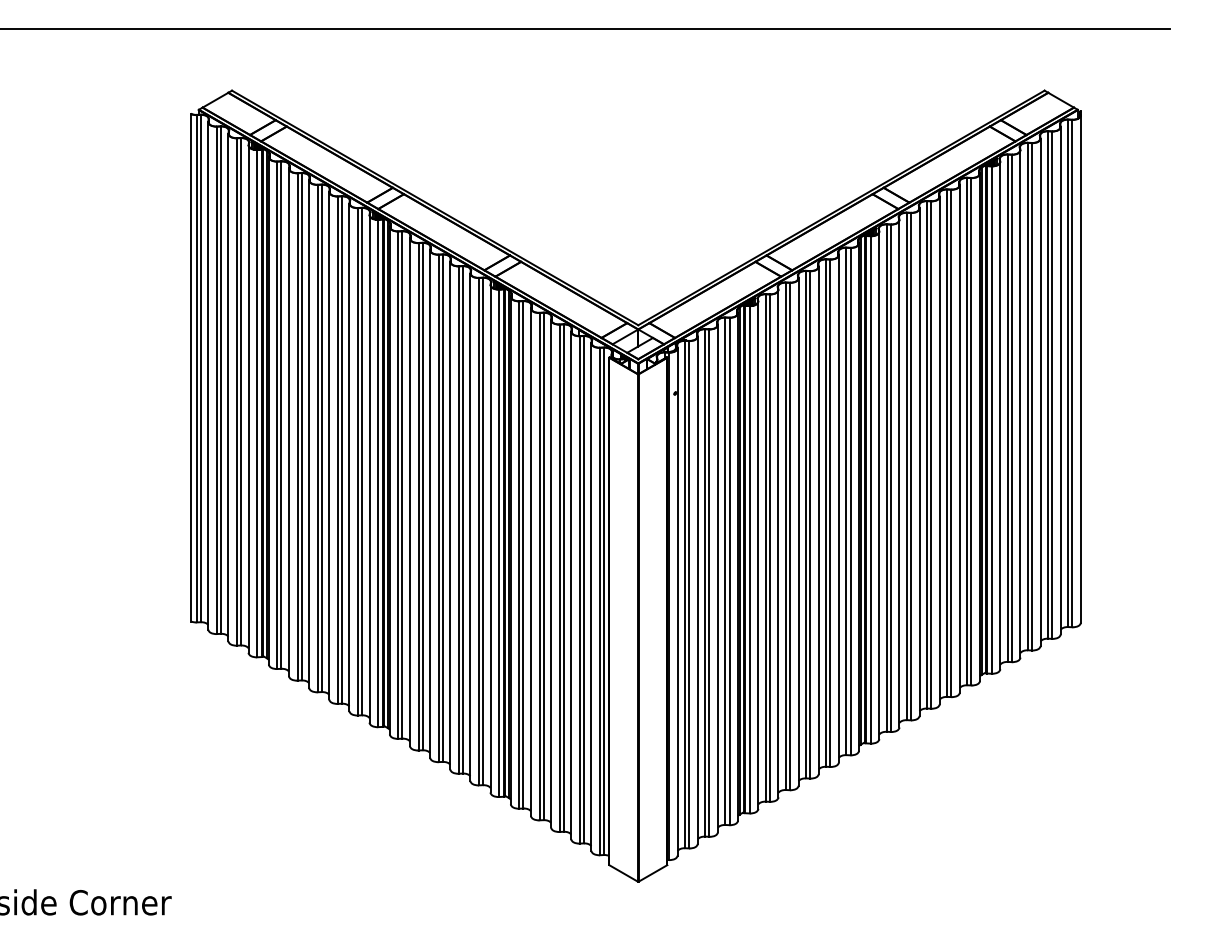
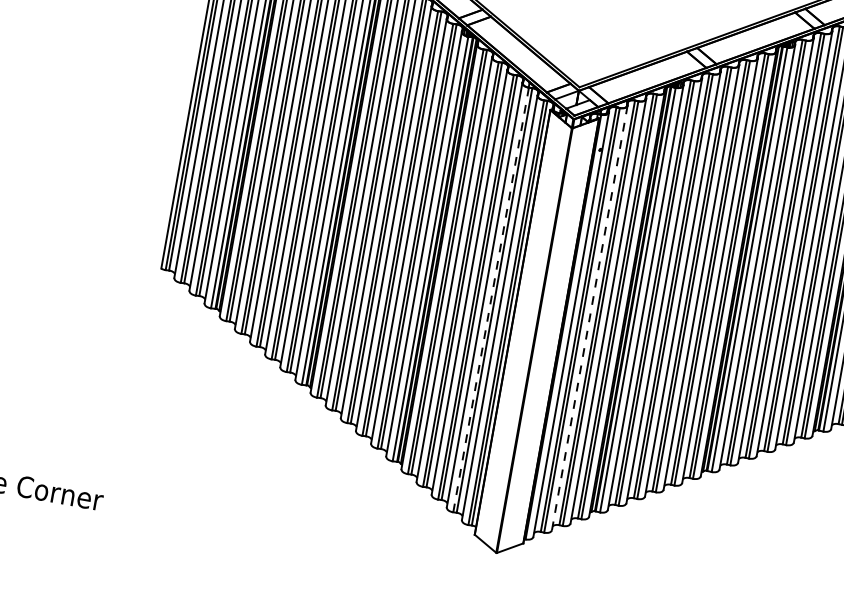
line: (579, 589) -> (490, 299), solid -> dashed
line: (697, 590) -> (589, 318), solid -> dashed

